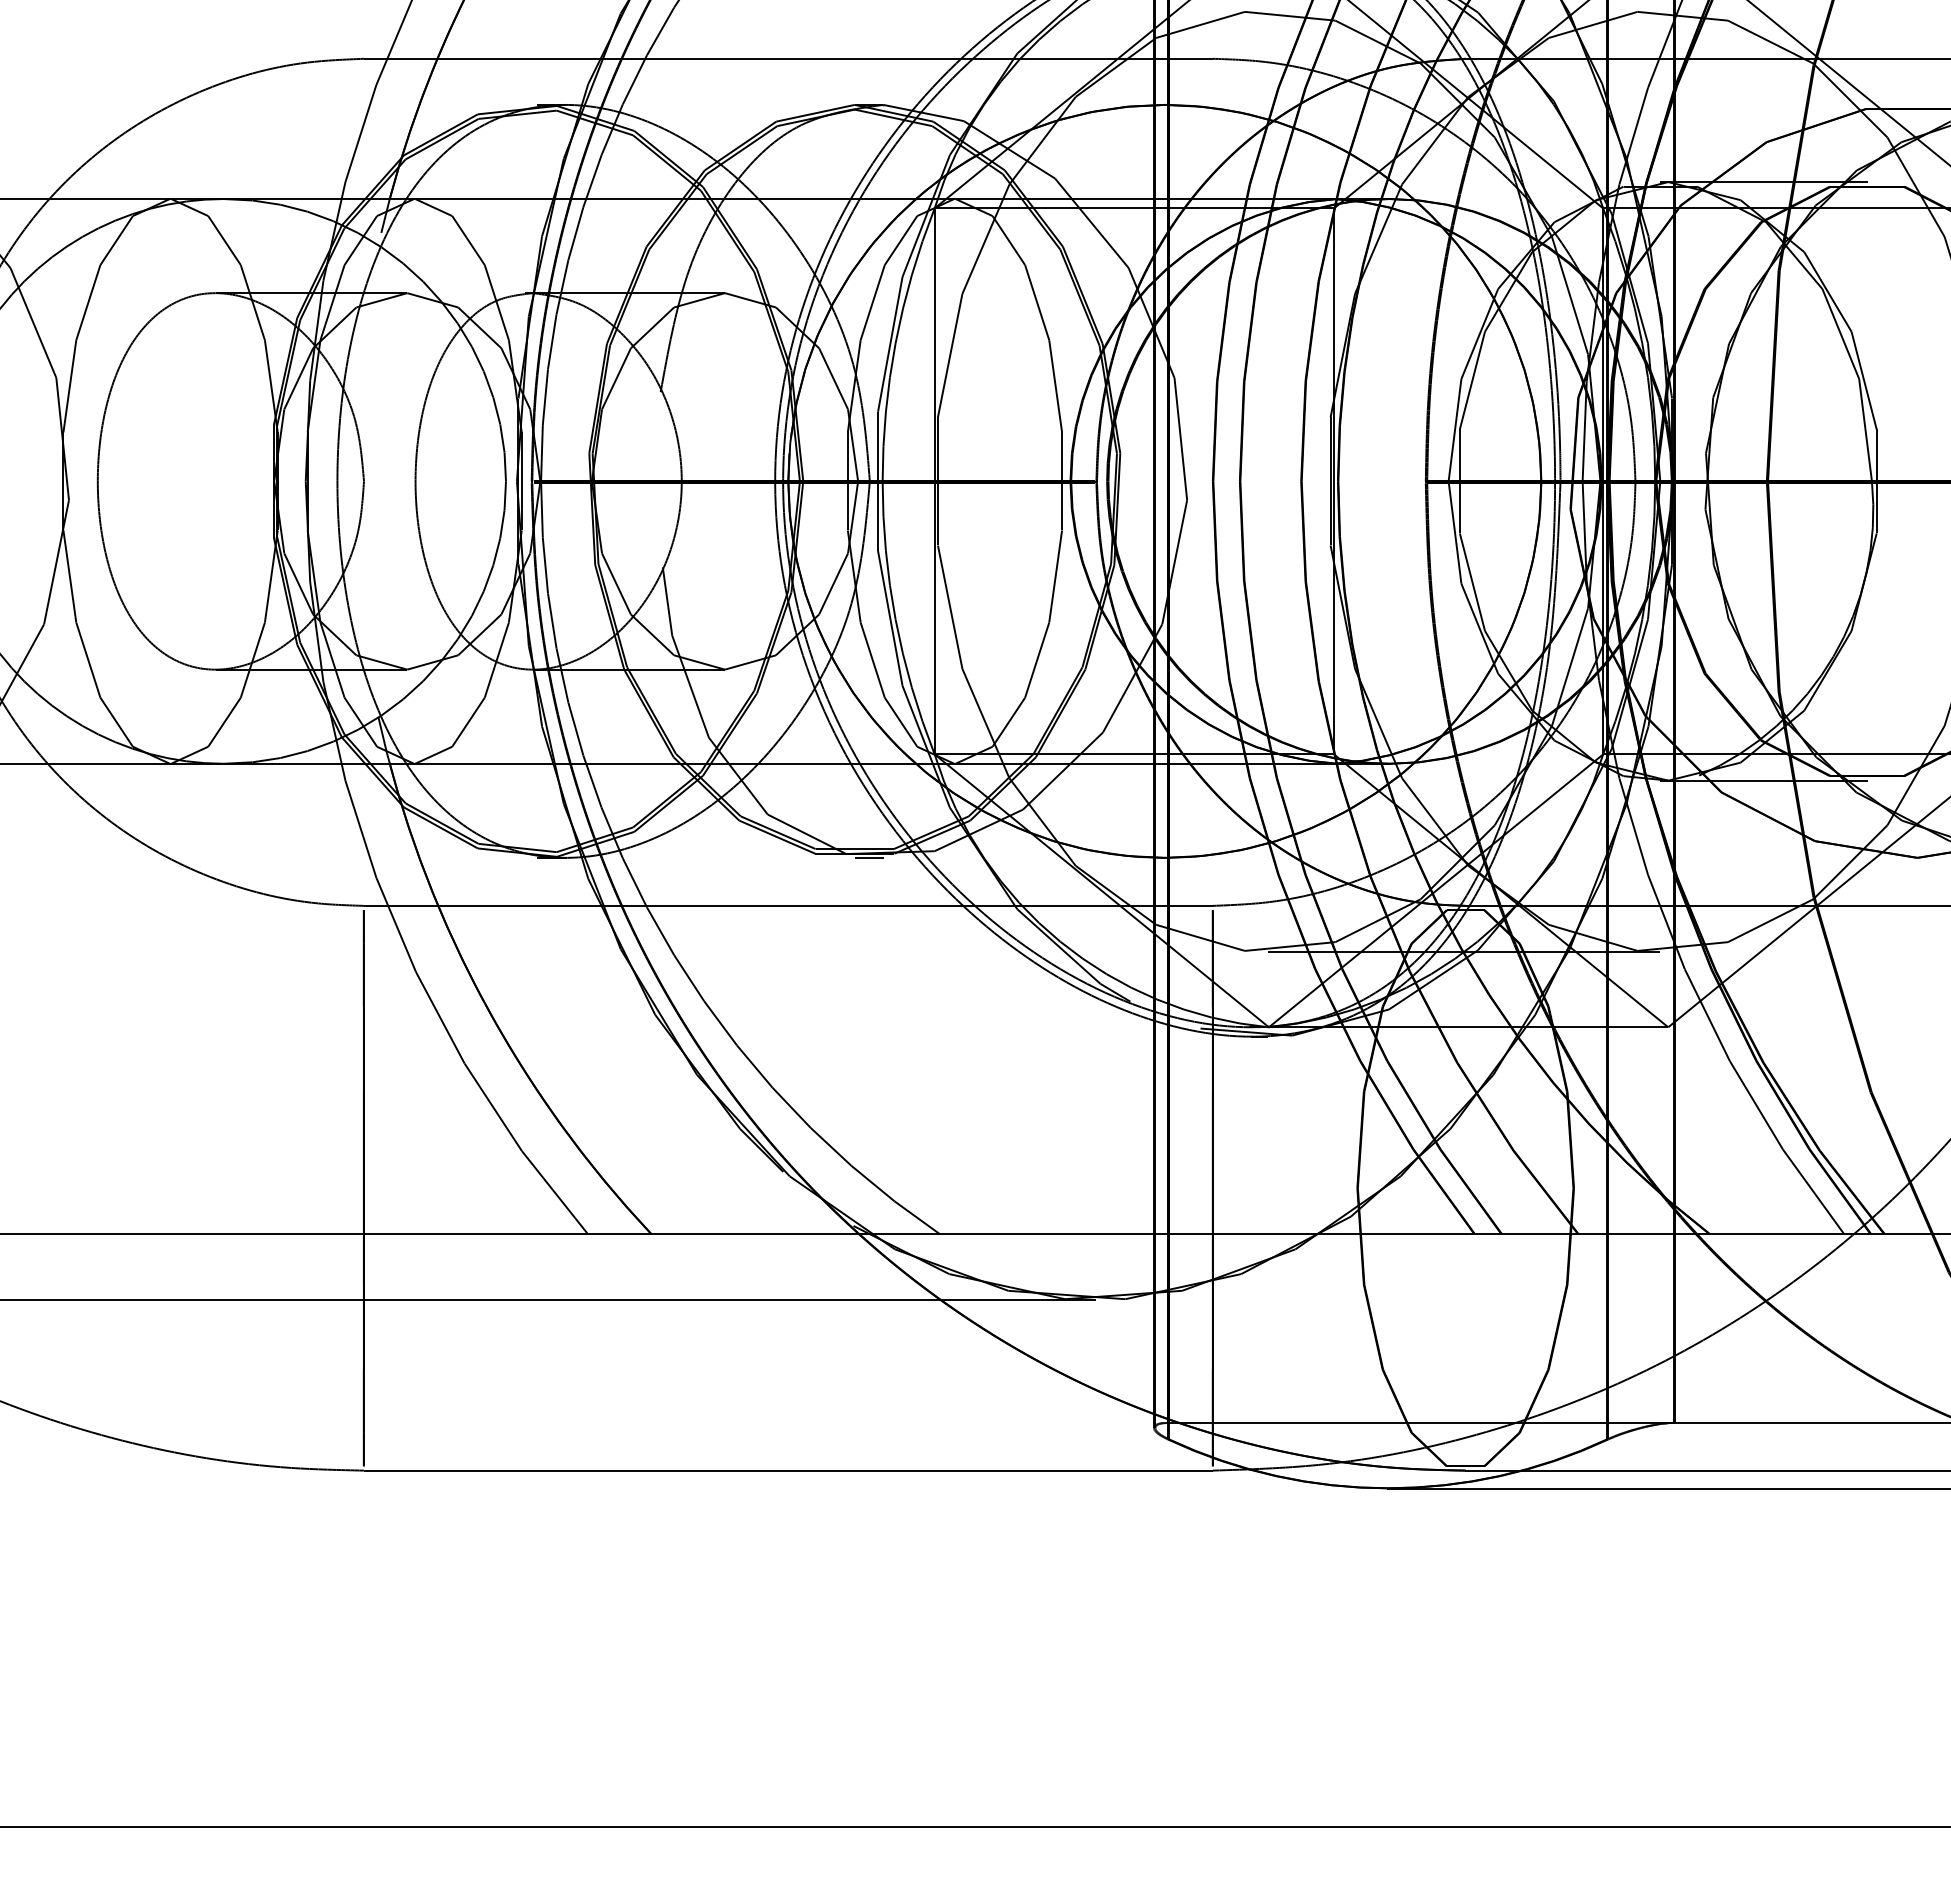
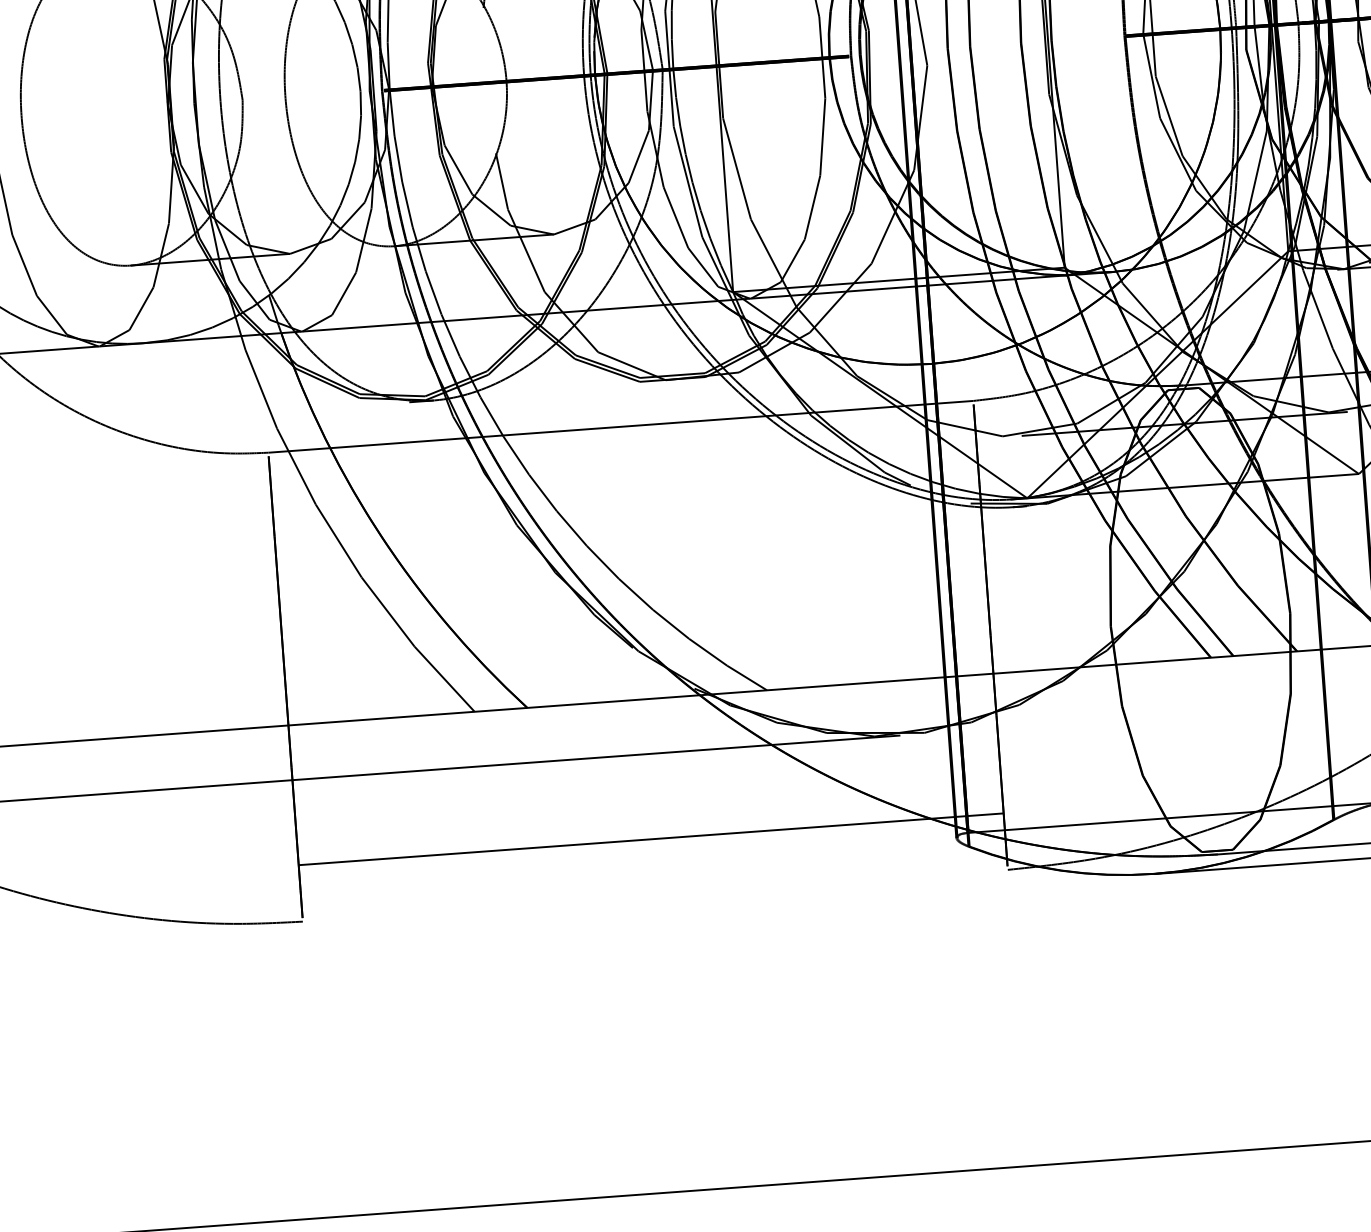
line: (869, 857) -> (685, 381), removed
line: (787, 1470) -> (650, 839), moved

